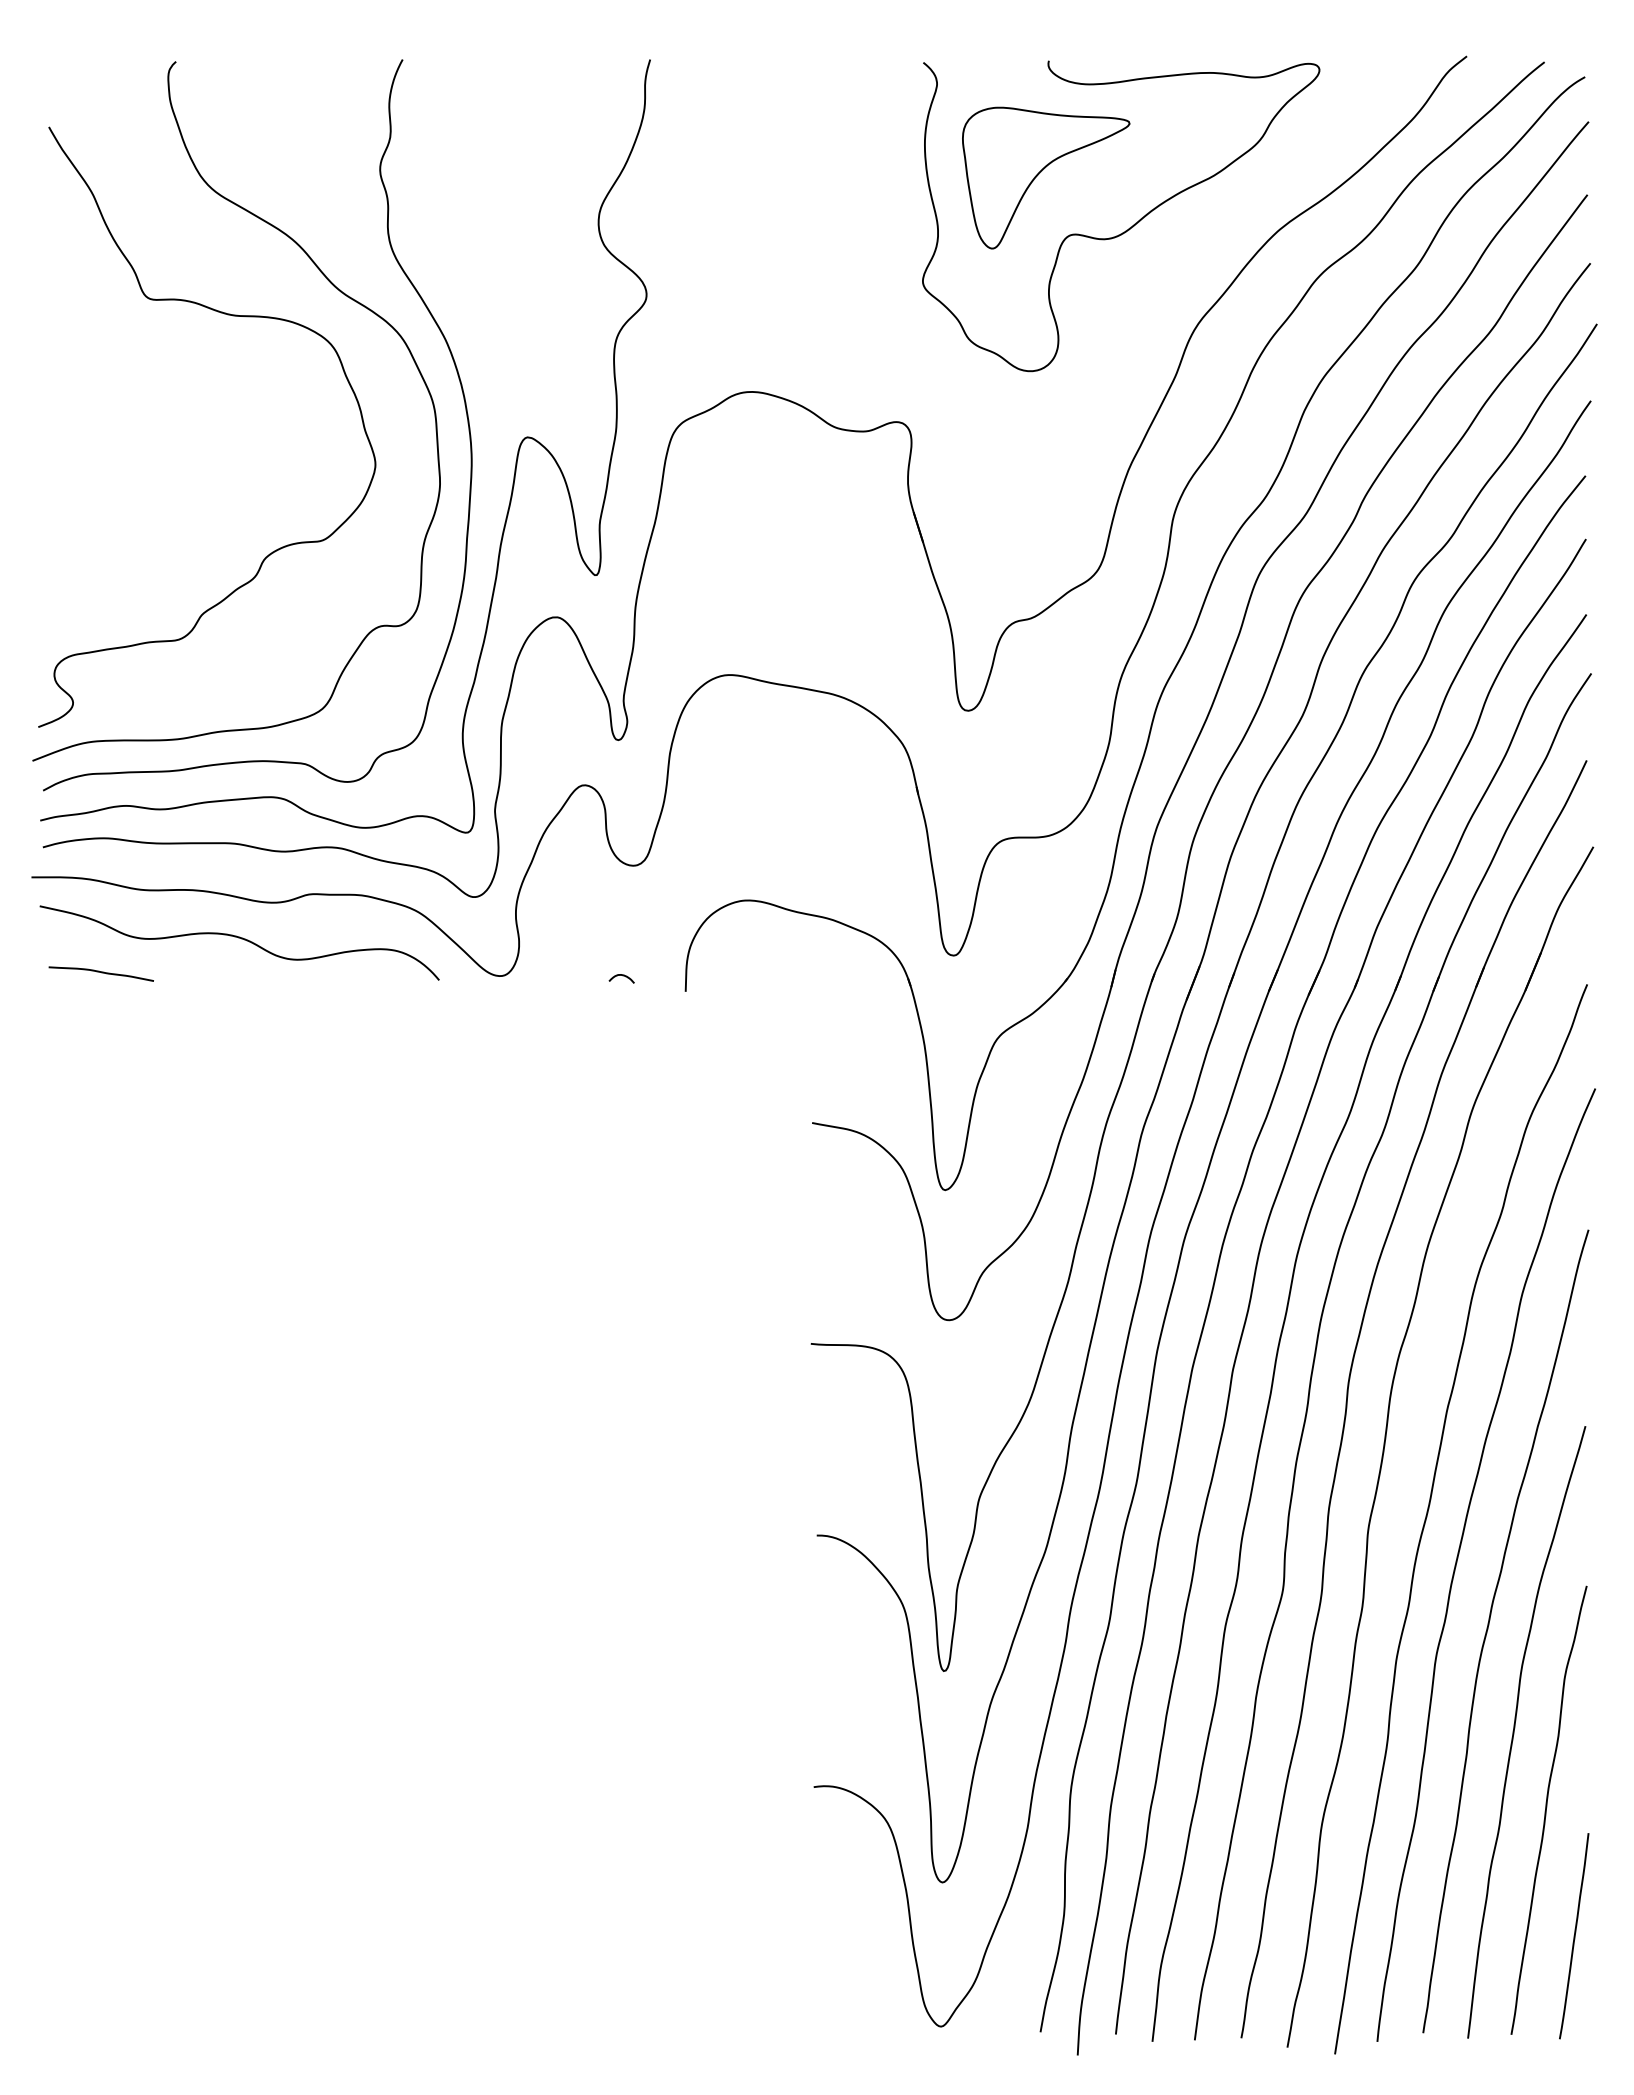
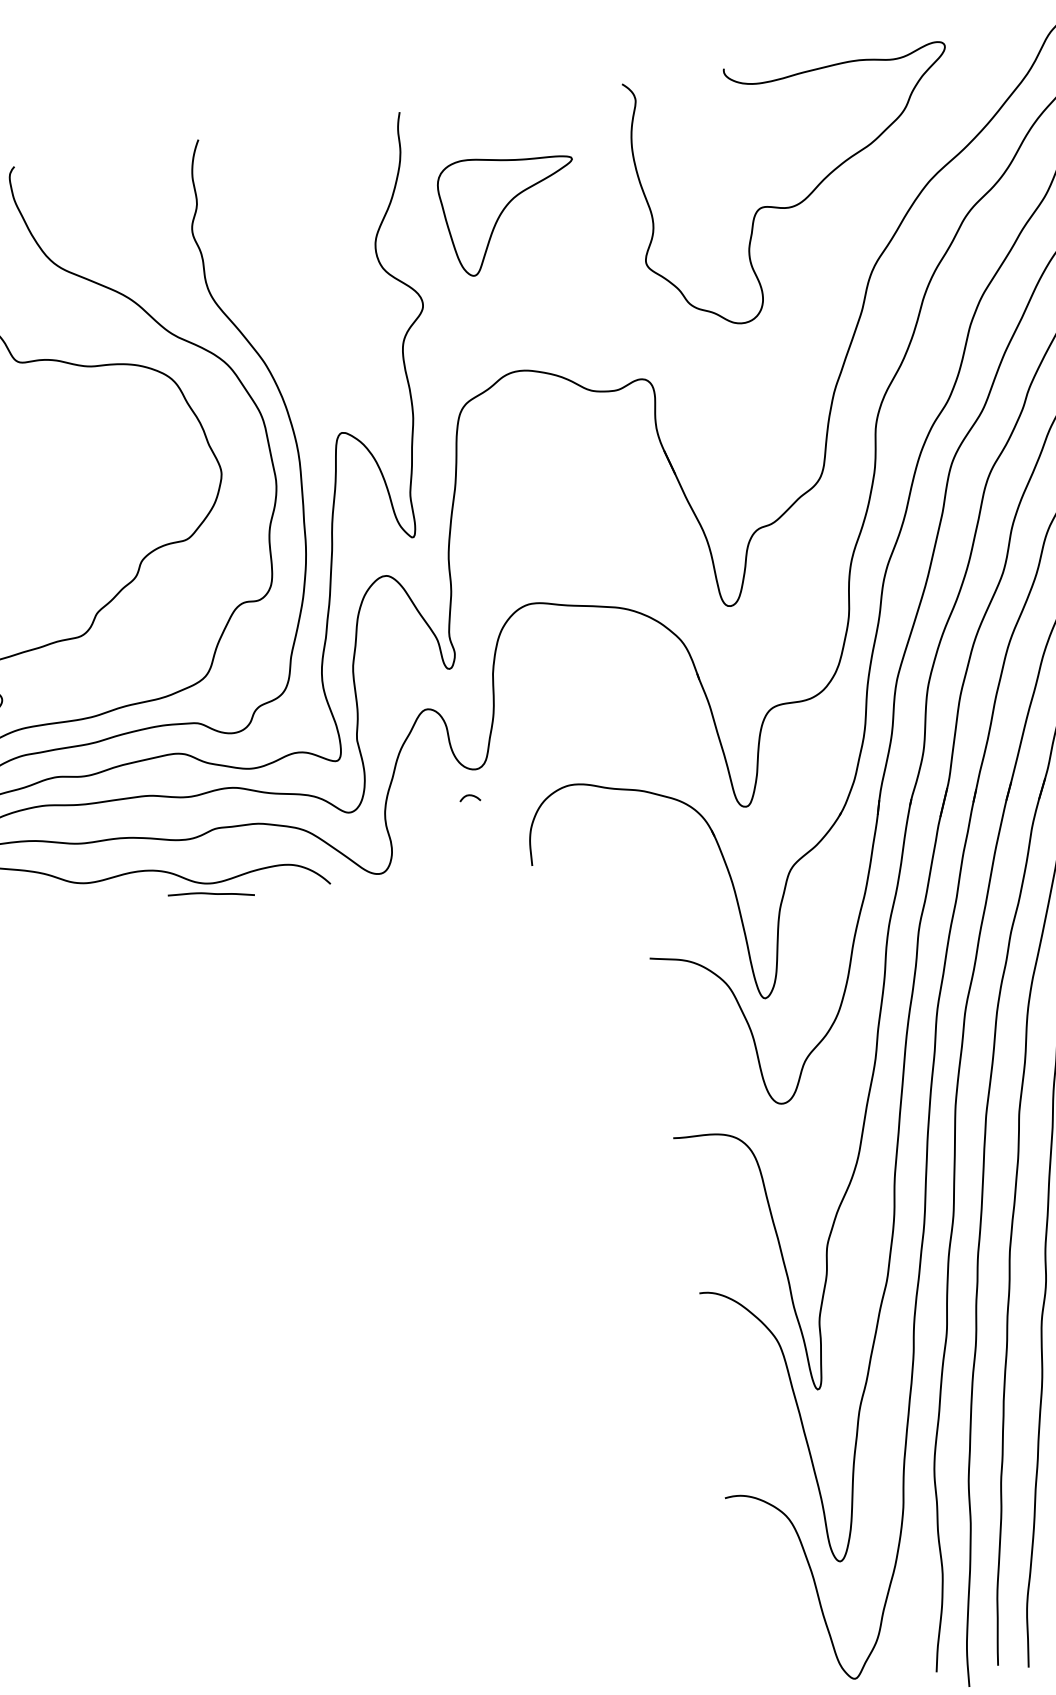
part: (1041, 172) -> (505, 208), moved
curve: (100, 972) -> (210, 894), moved
curve: (622, 976) -> (470, 796), moved

